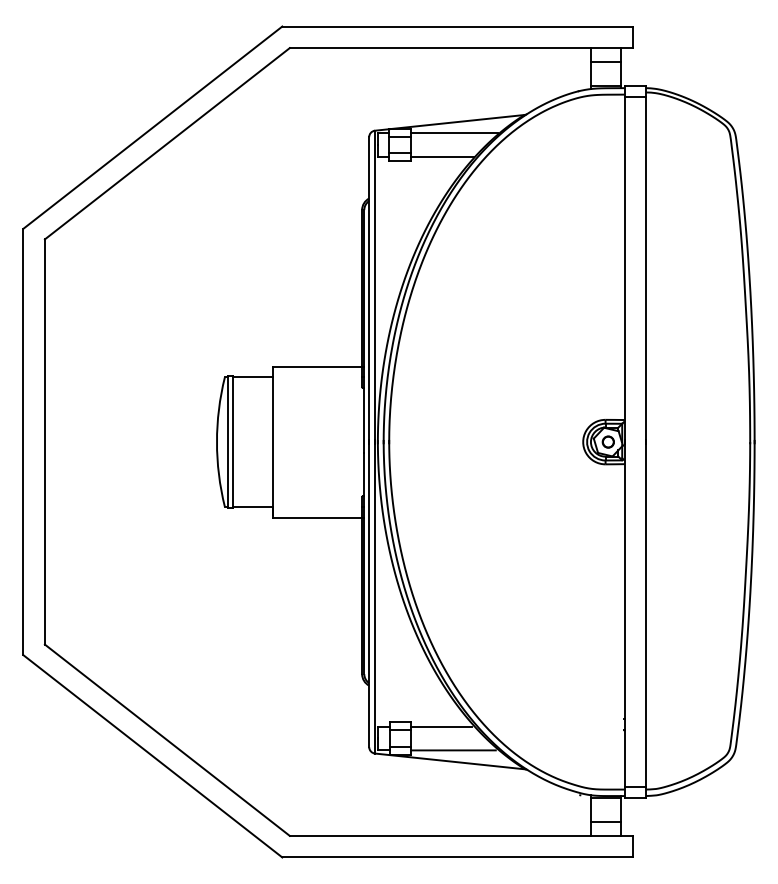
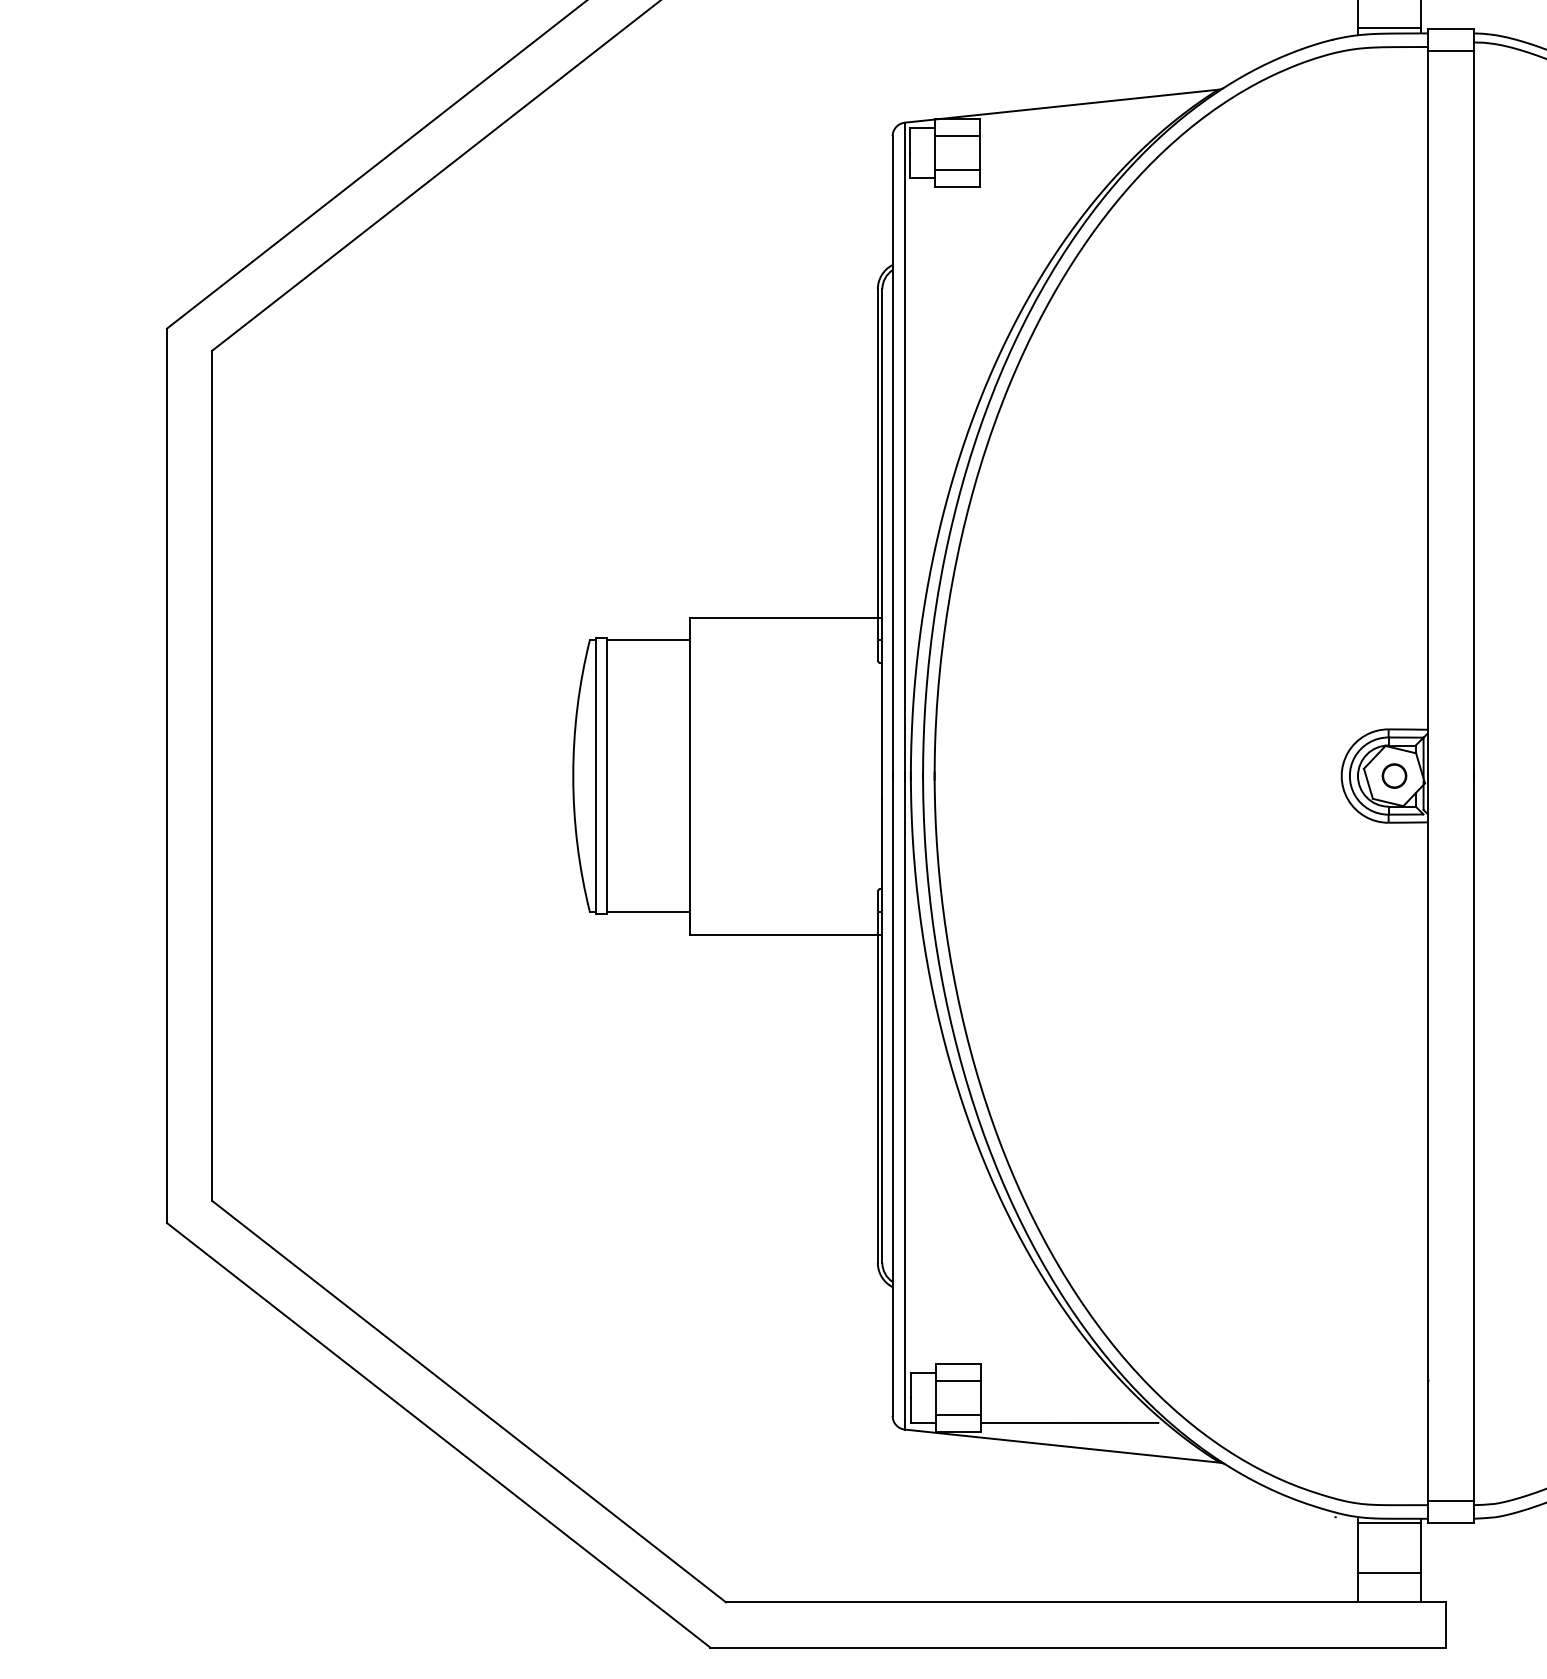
line: (454, 133) -> (1071, 128), removed
line: (442, 157) -> (1046, 178), removed
line: (441, 726) -> (1044, 1372), removed

